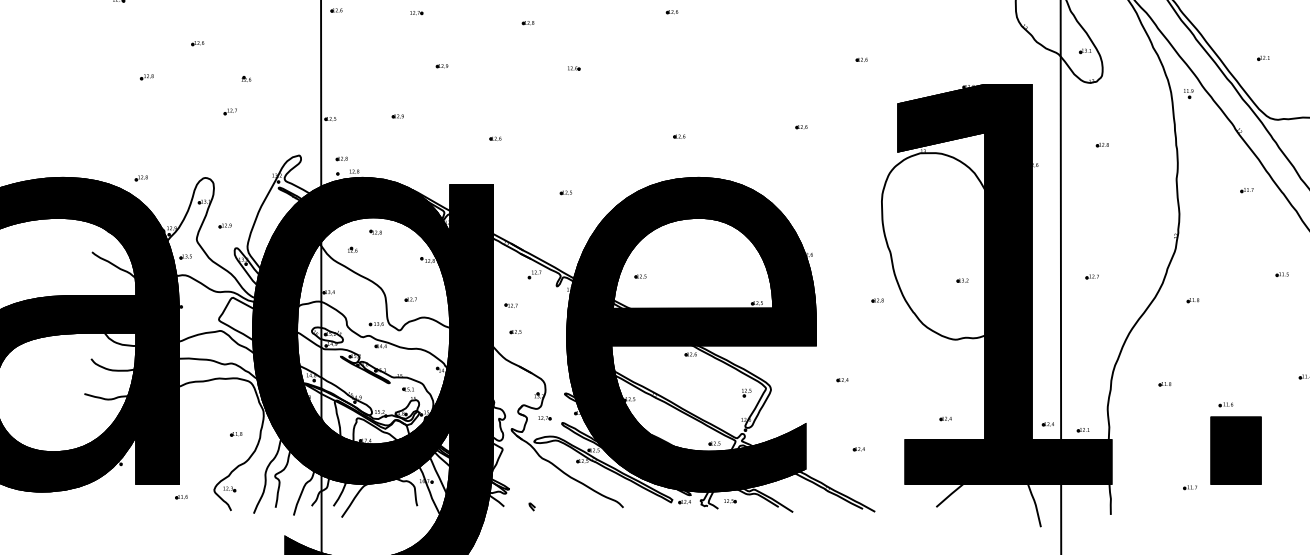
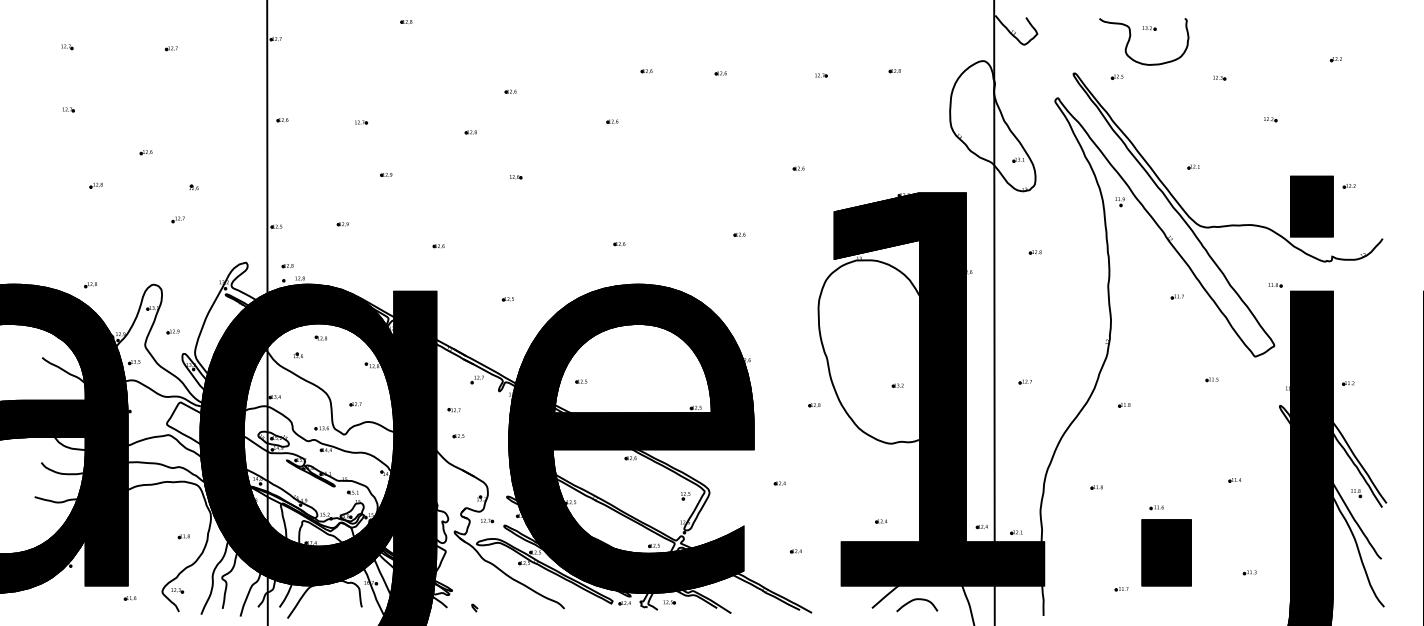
curve: (982, 499) -> (917, 600), added

